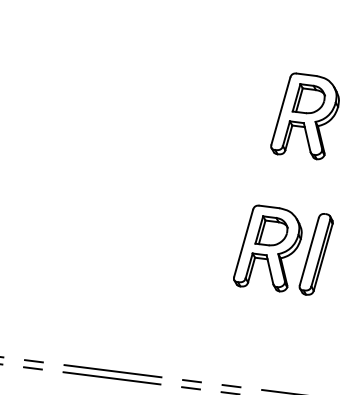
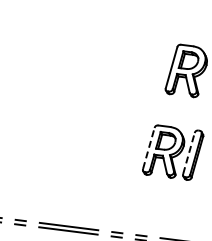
line: (243, 243) -> (148, 148), solid -> dashed
line: (310, 251) -> (189, 153), solid -> dashed

